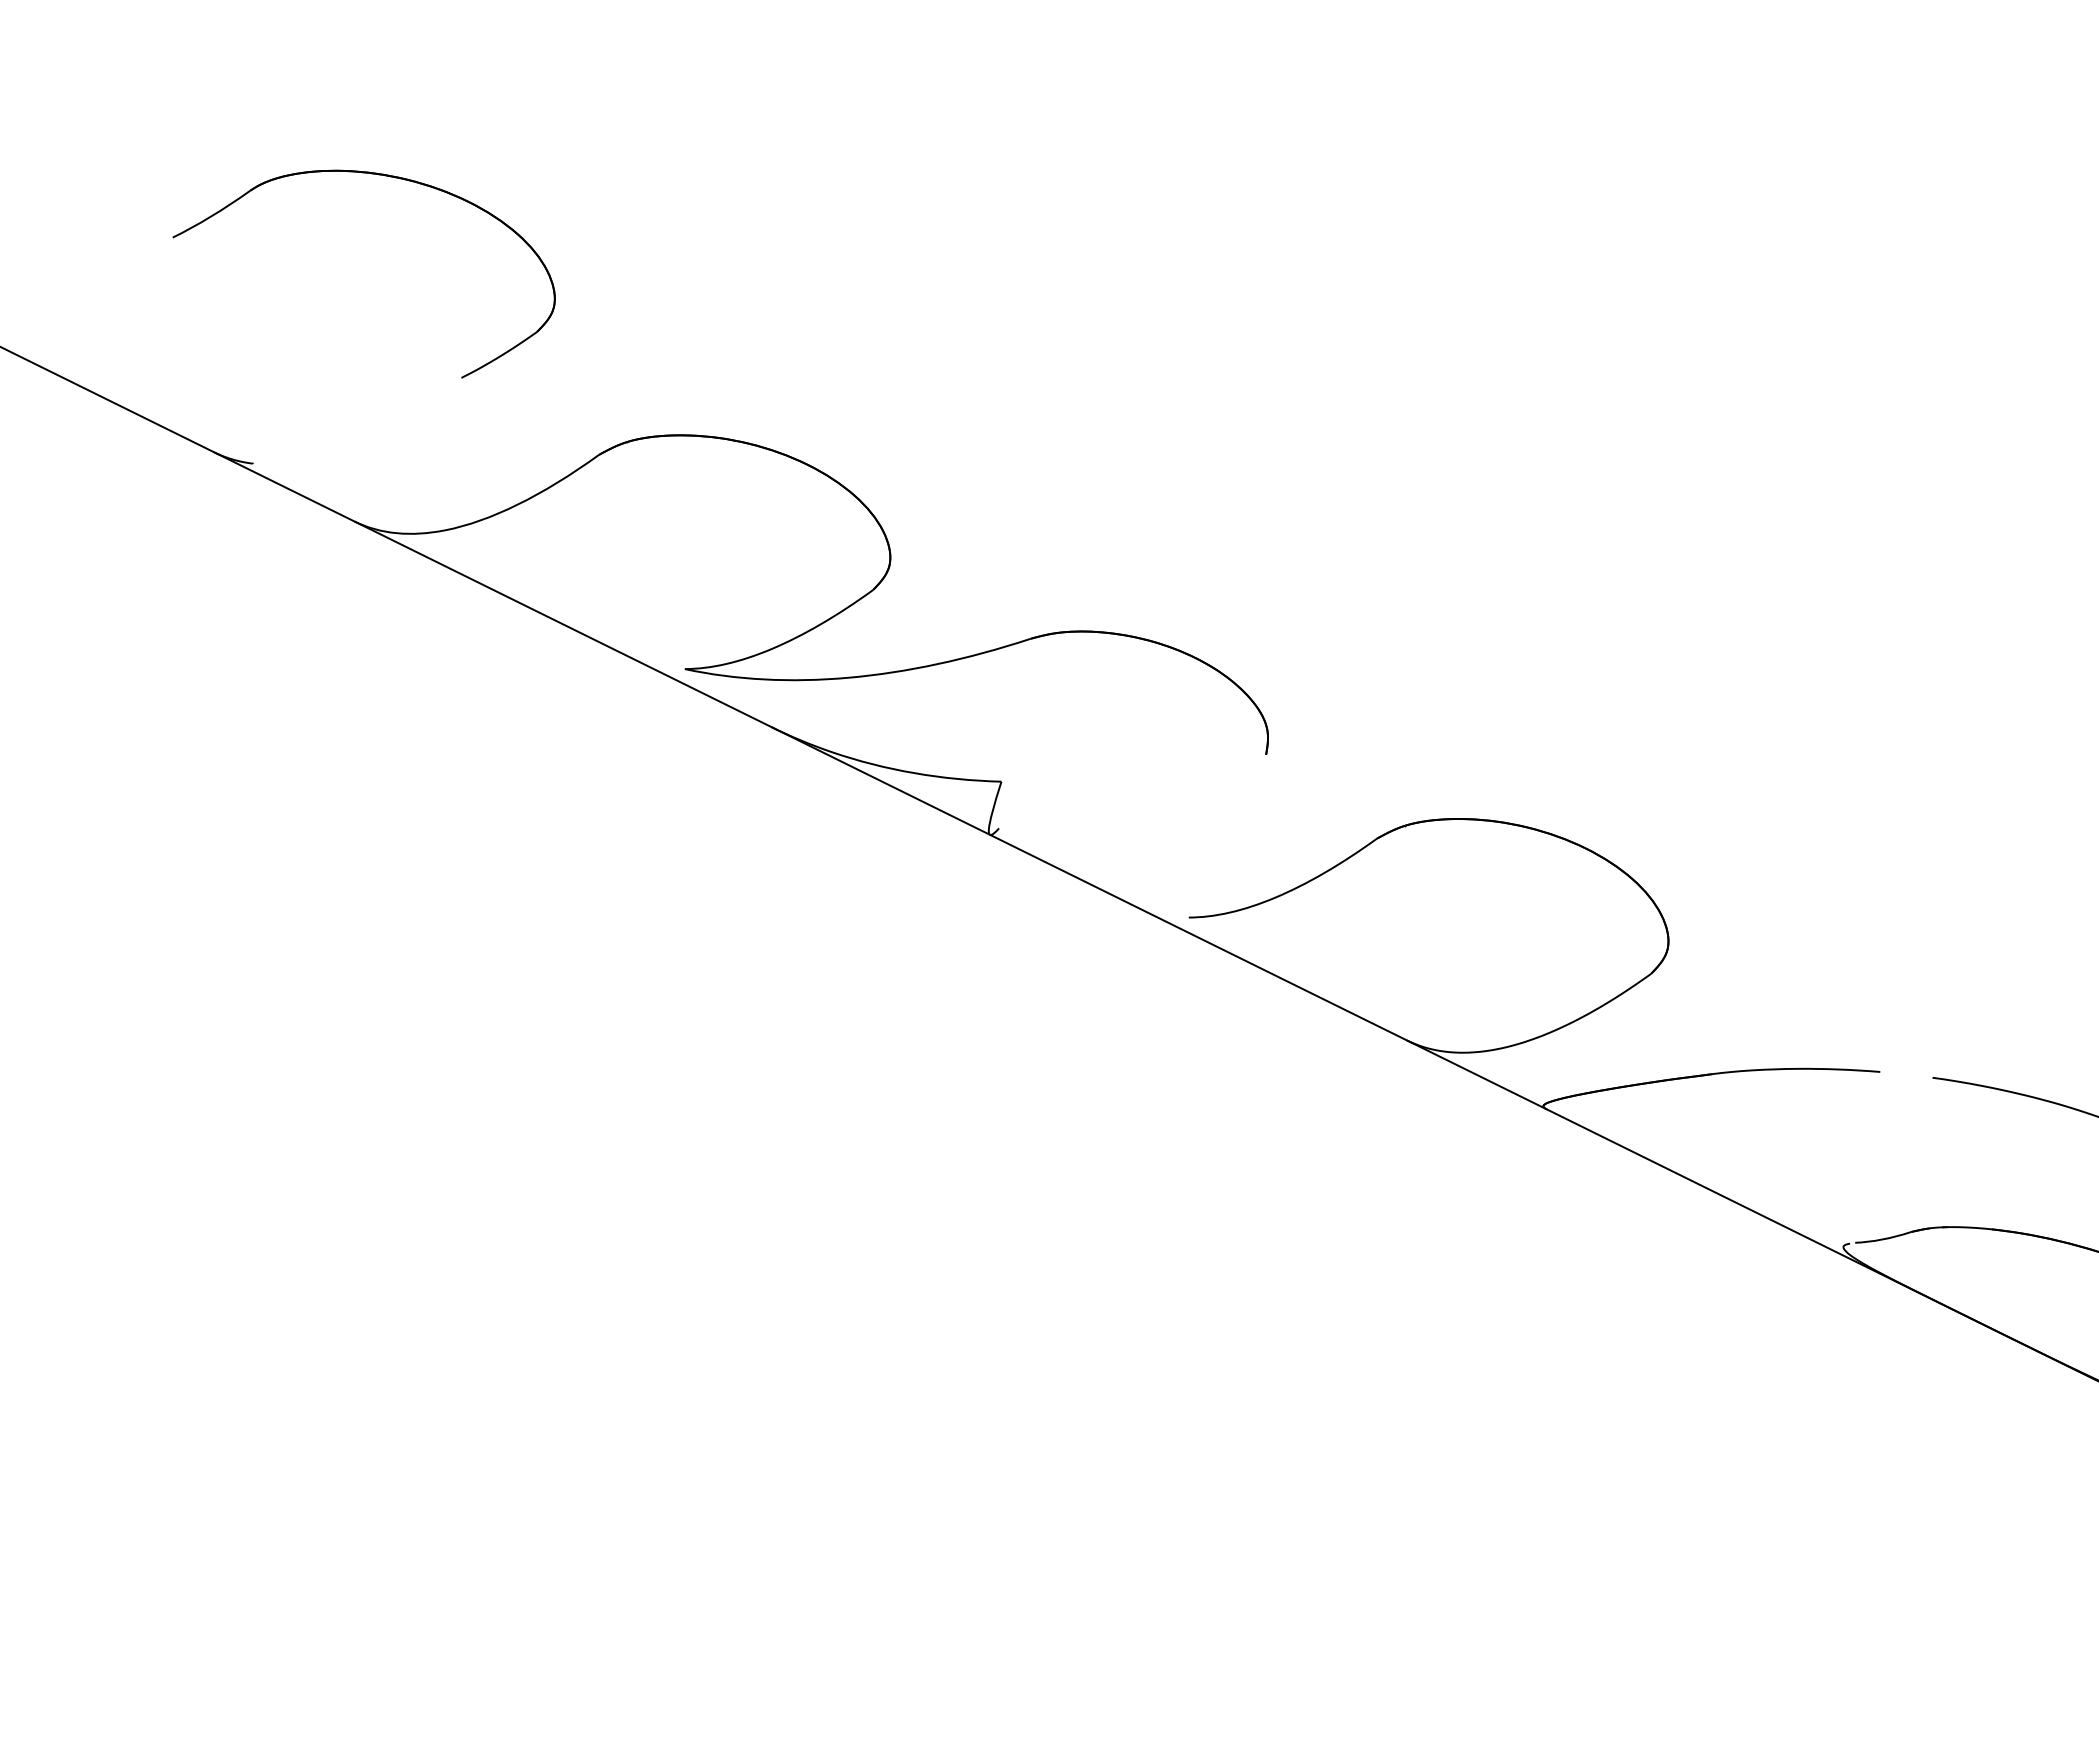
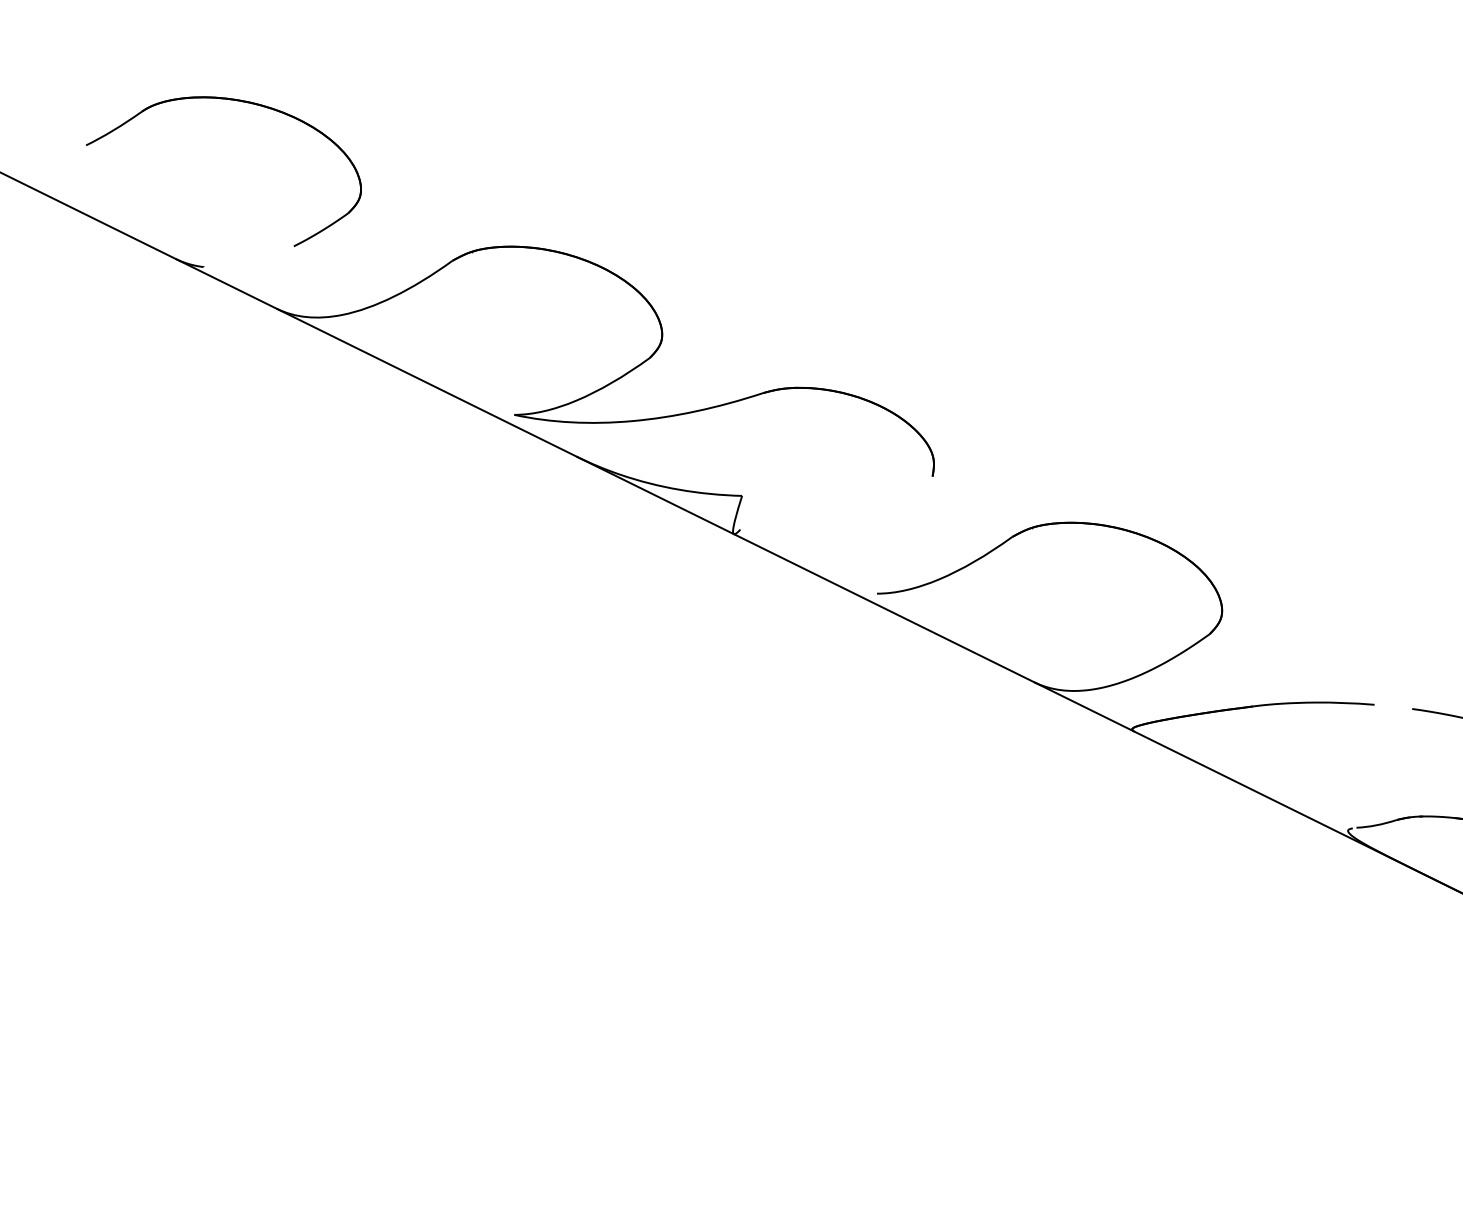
part: (378, 175) -> (234, 100), moved

